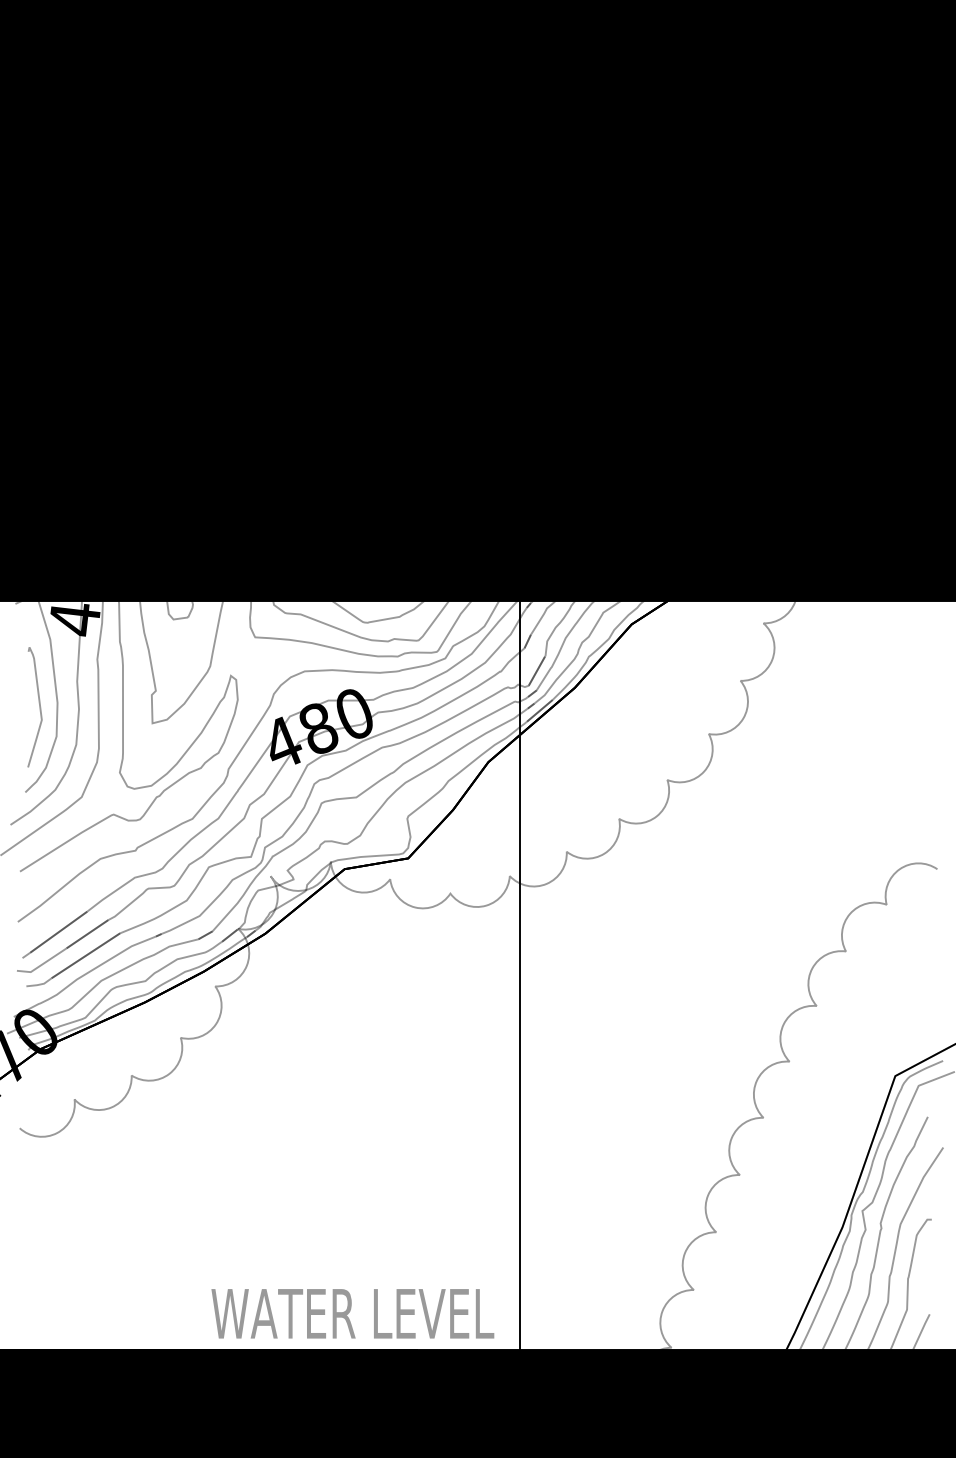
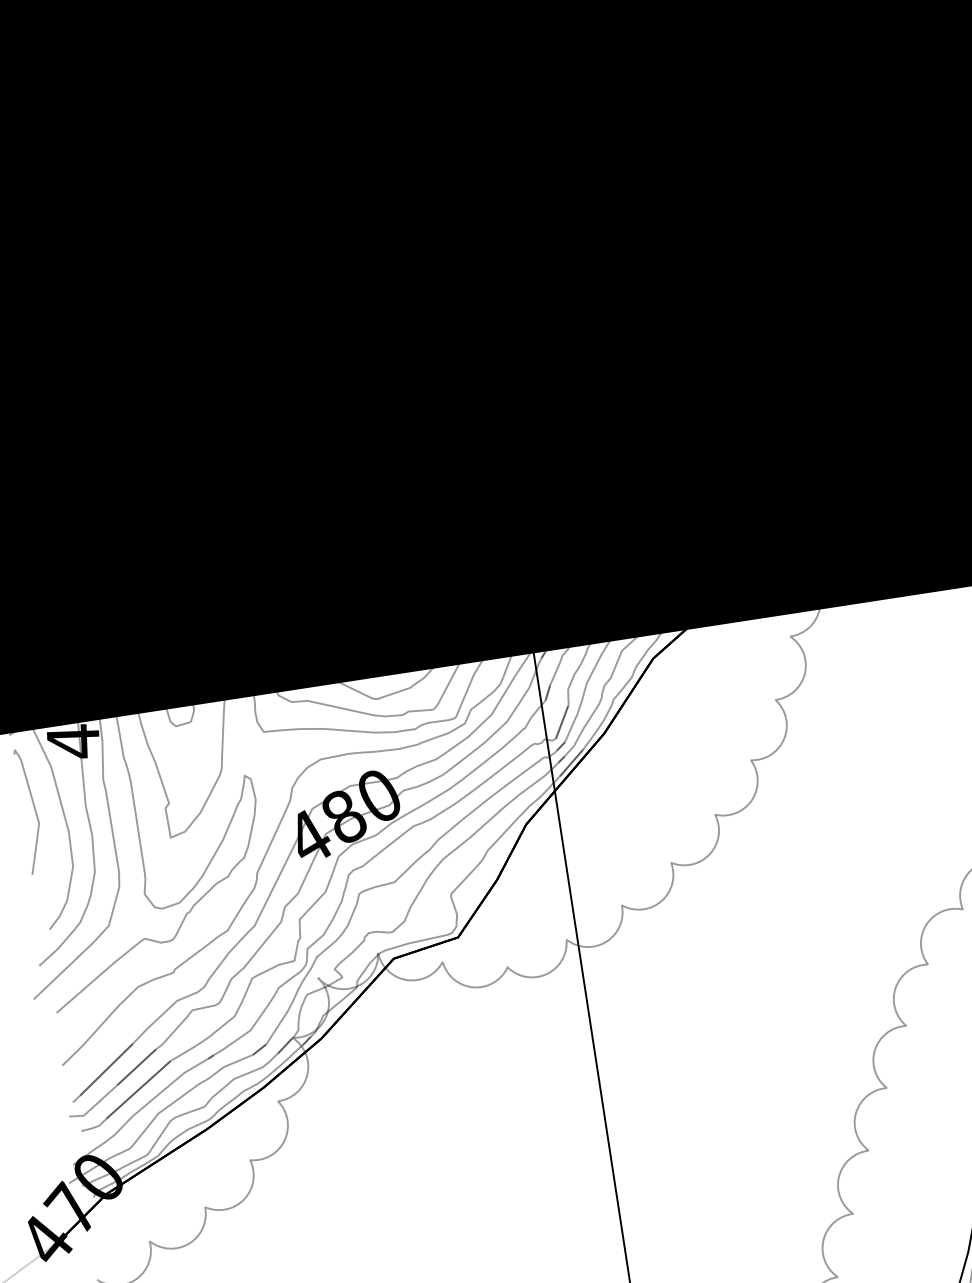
curve: (39, 707) -> (34, 810), moved

